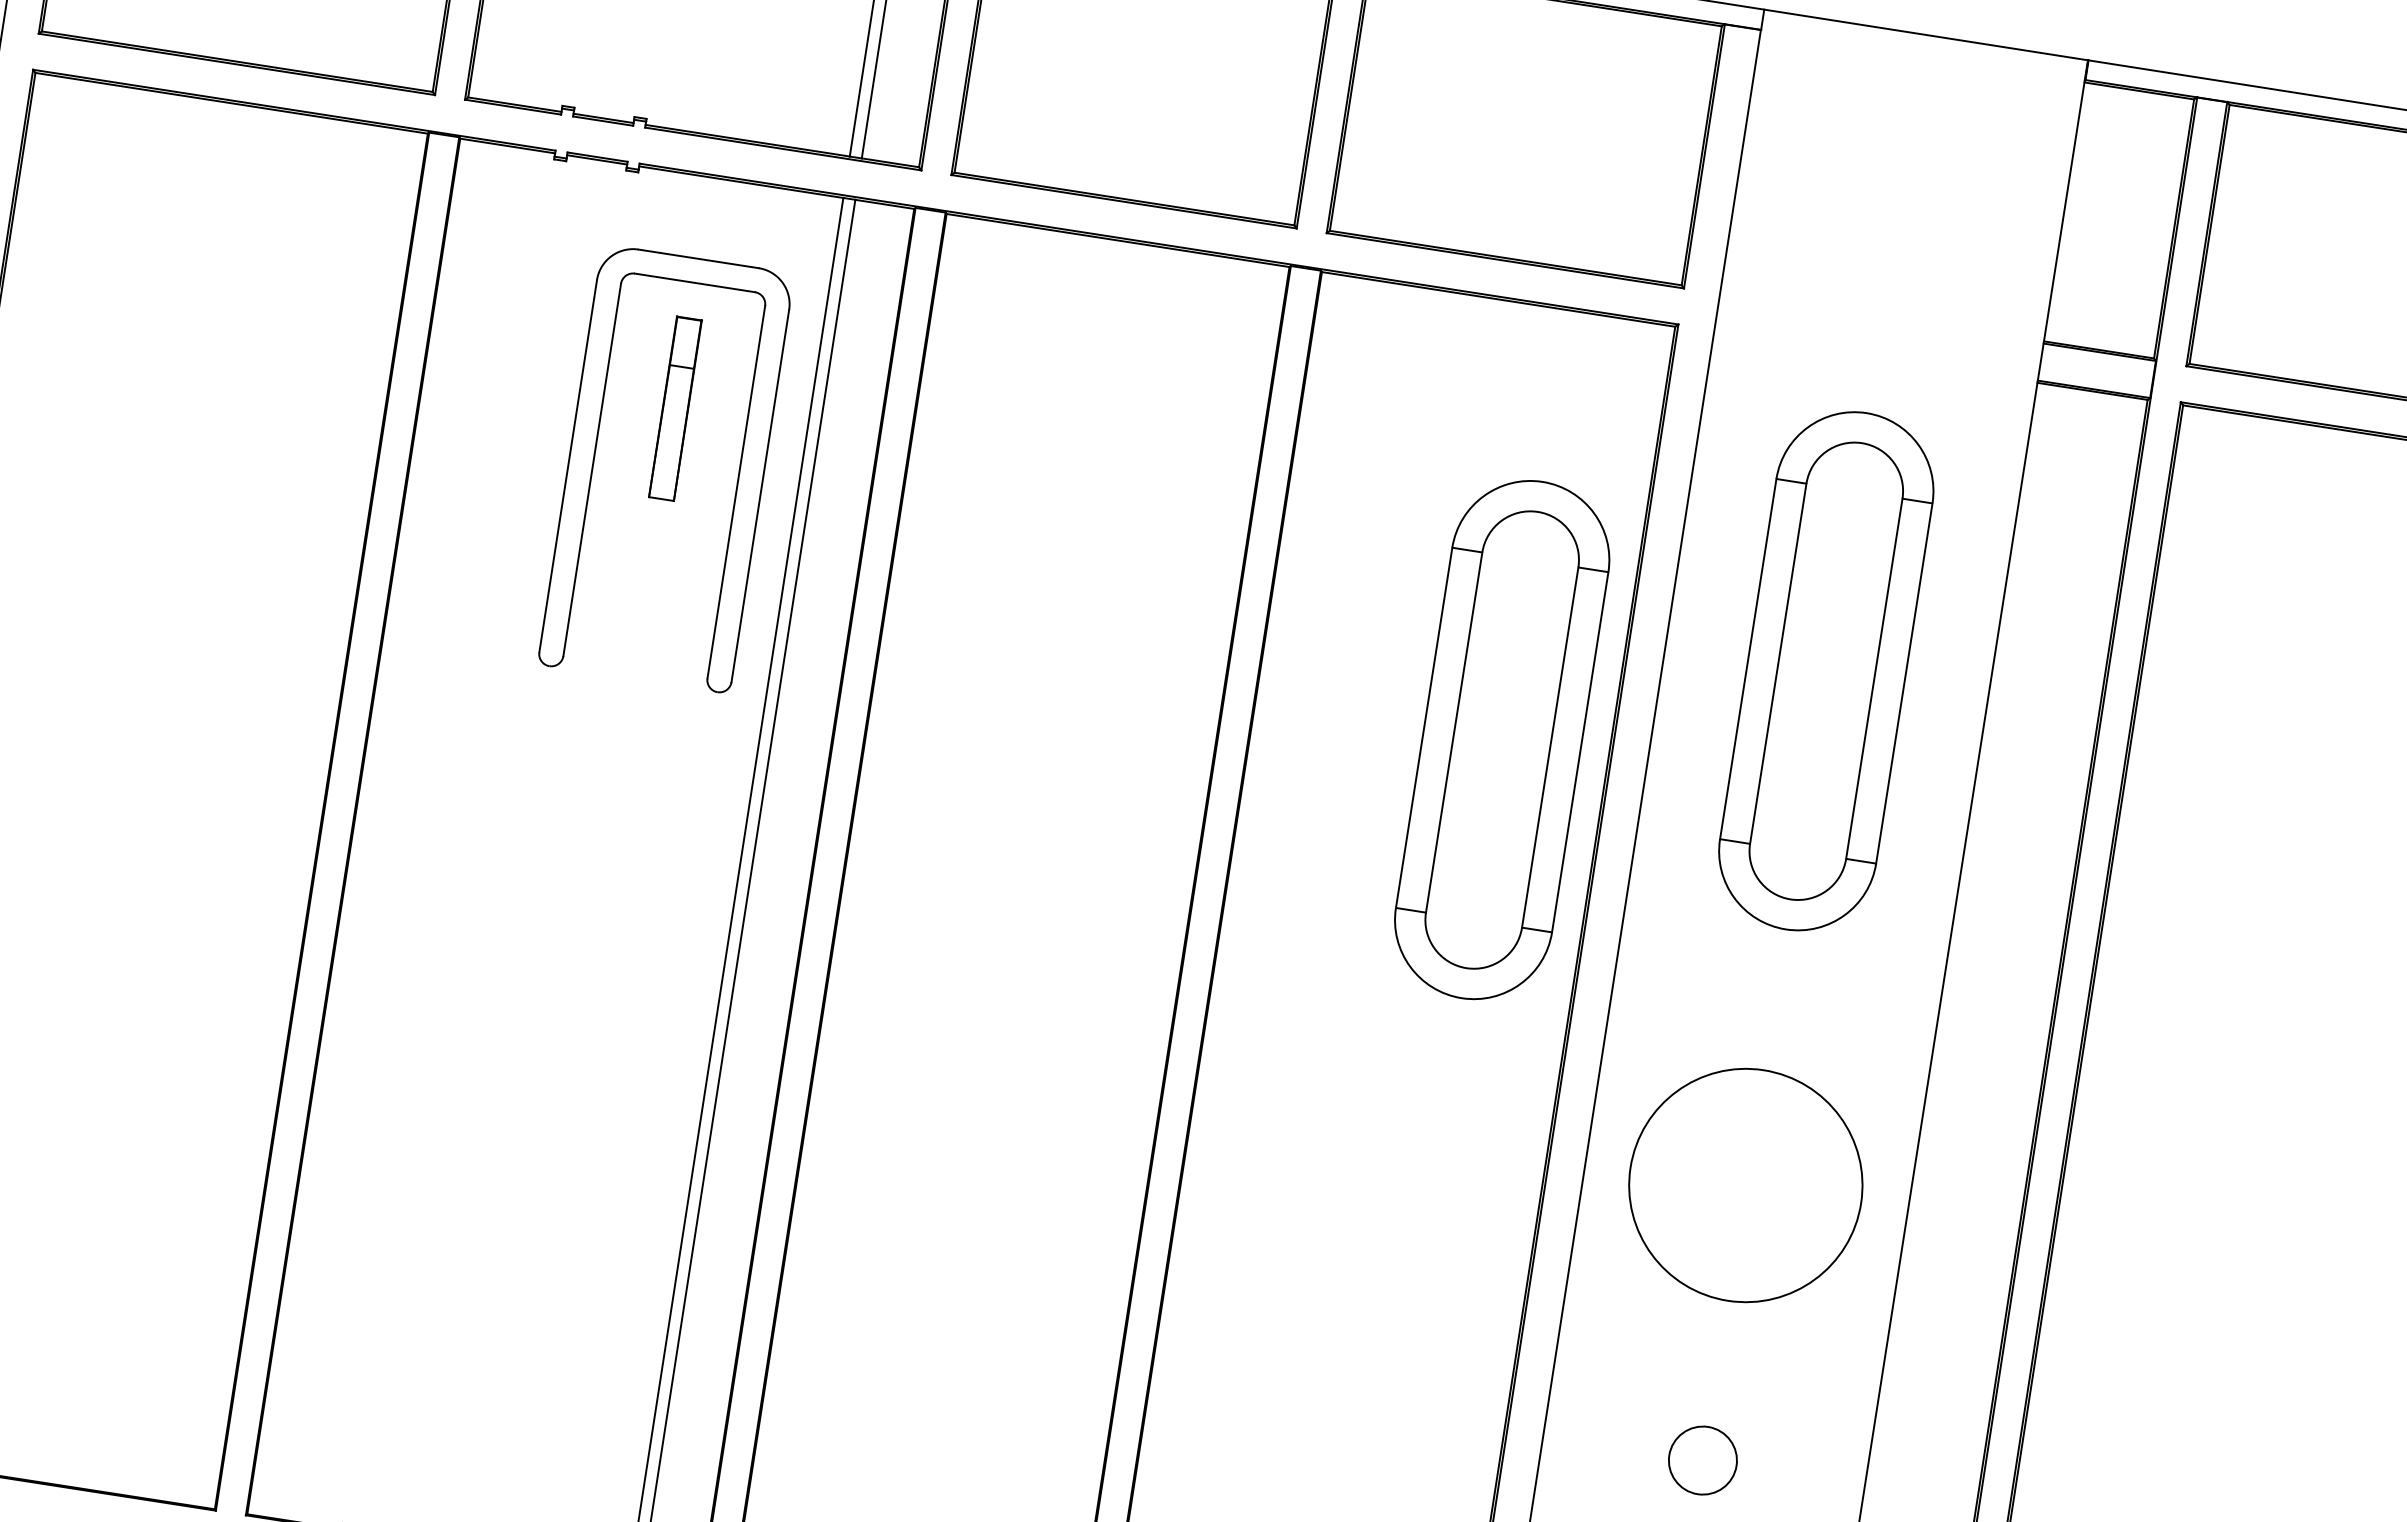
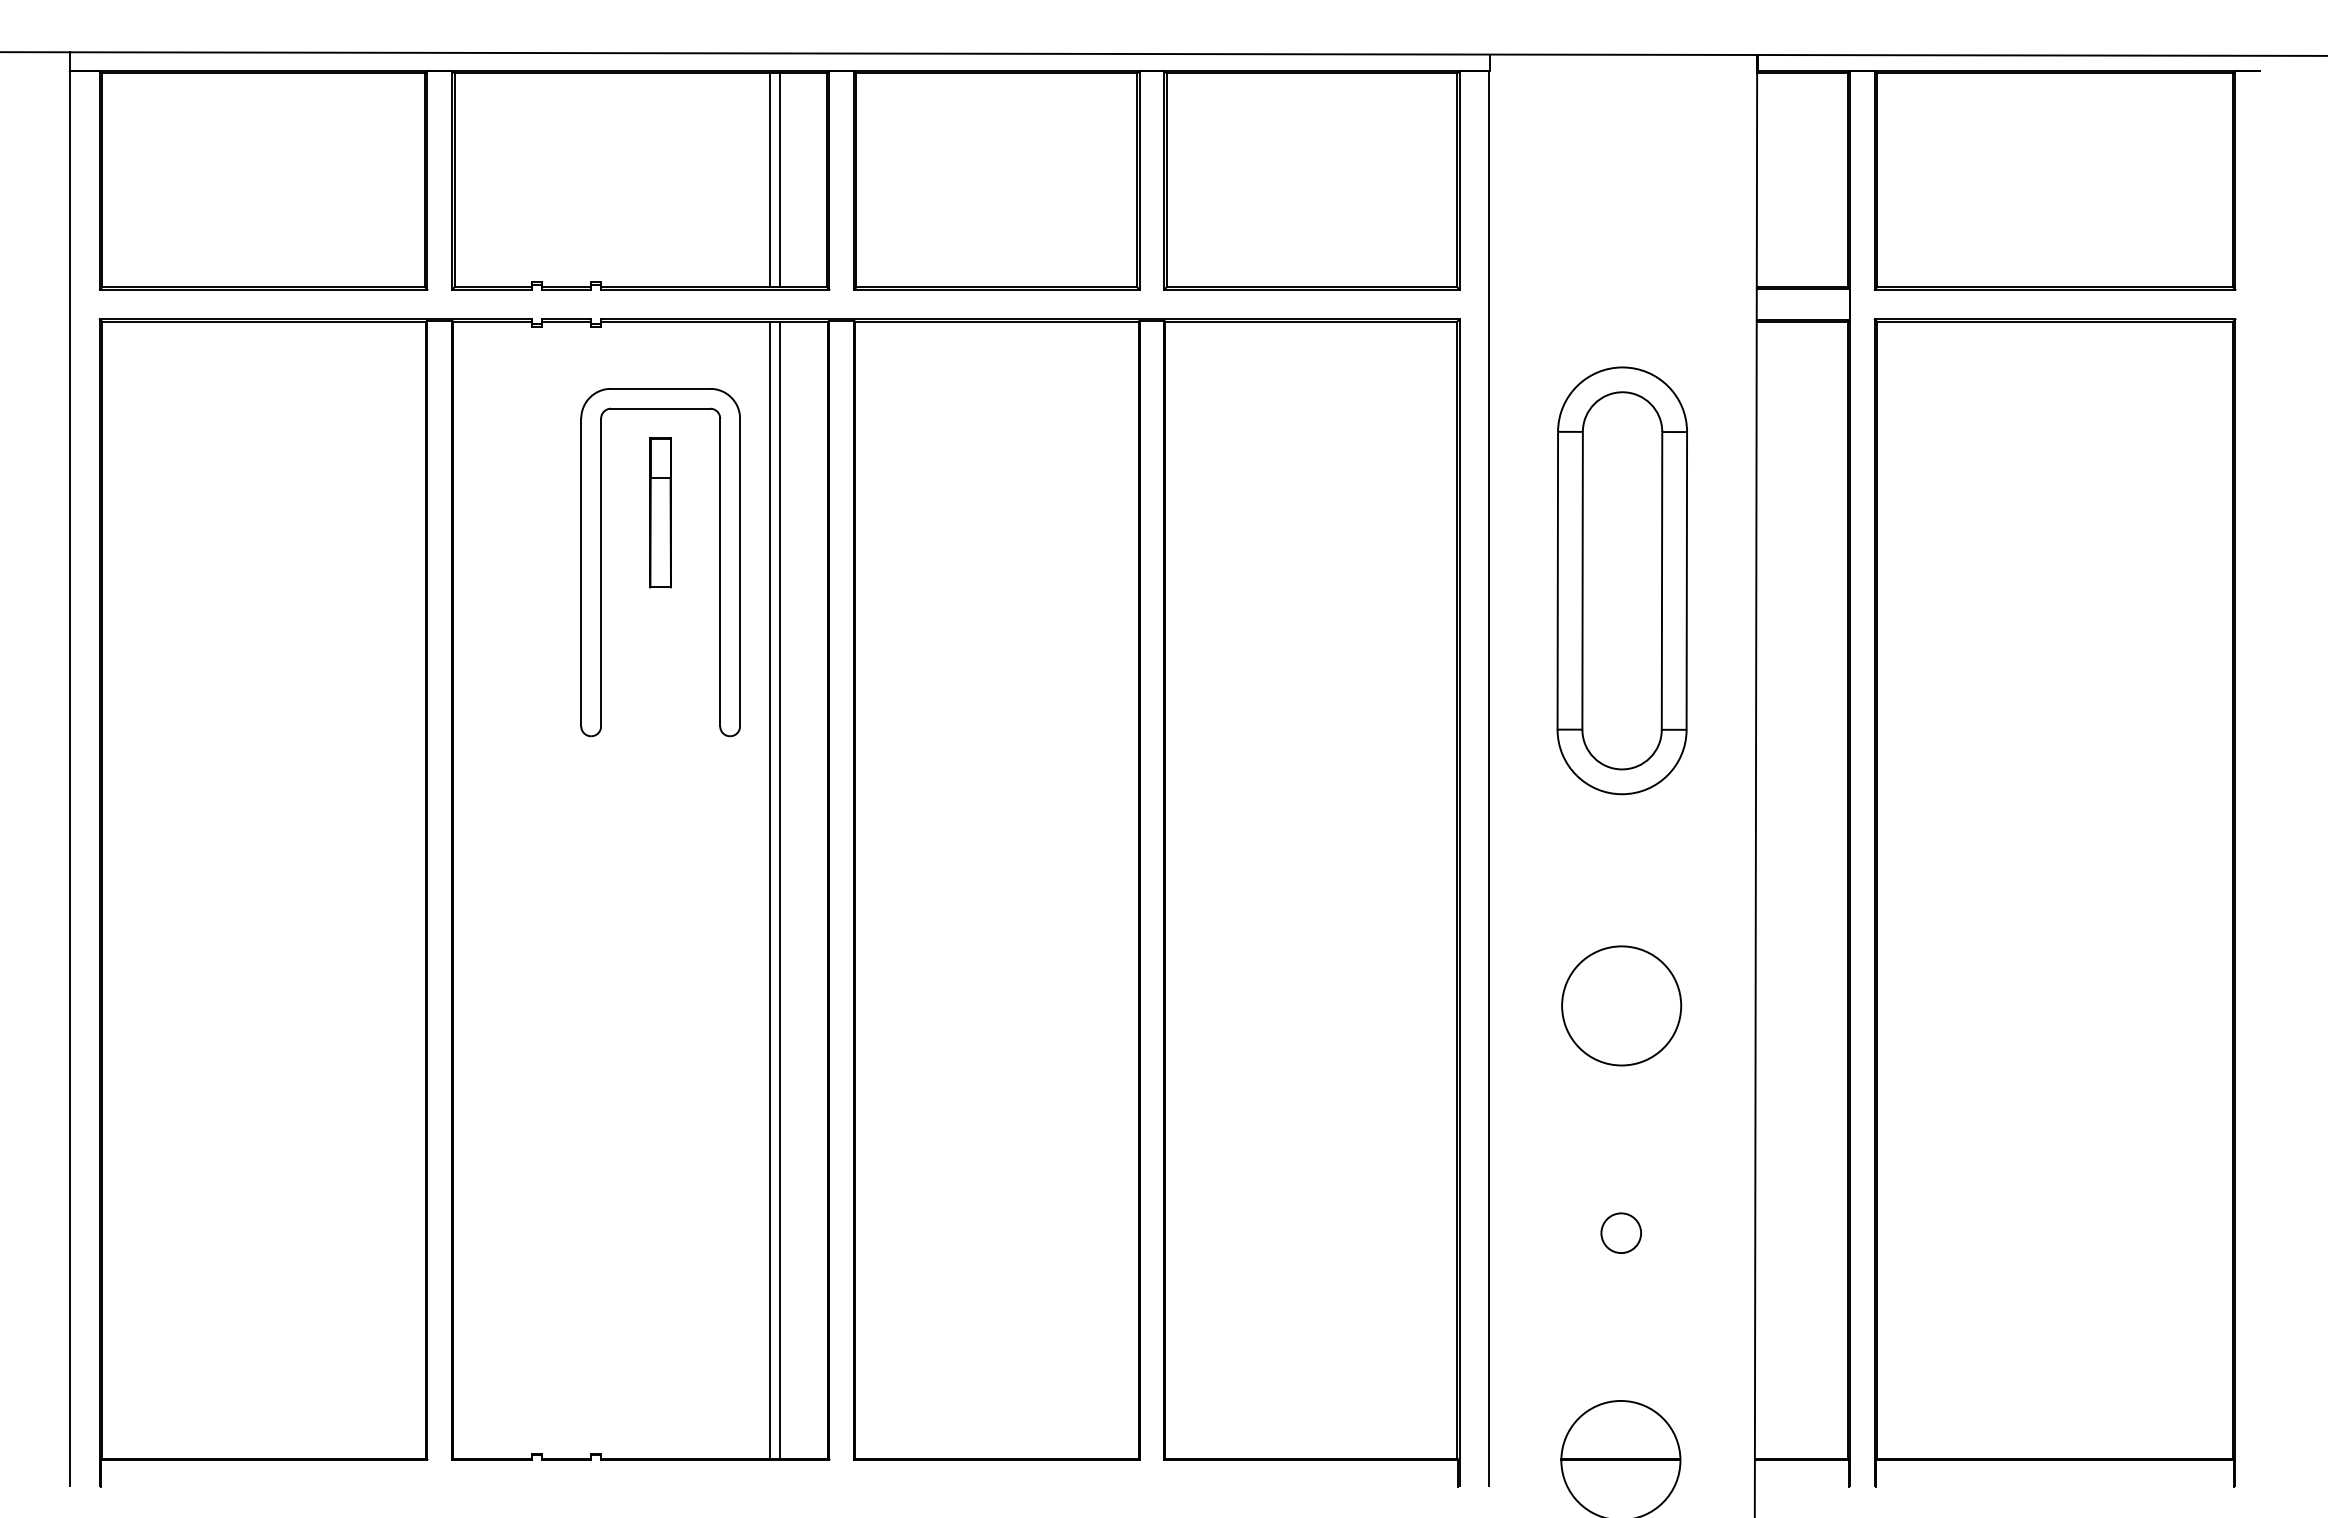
part: (1501, 739) -> (1368, 676), removed
circle: (1745, 1184) -> (1621, 1005), size x0.62
circle: (1702, 1459) -> (1620, 1232), size x0.71

